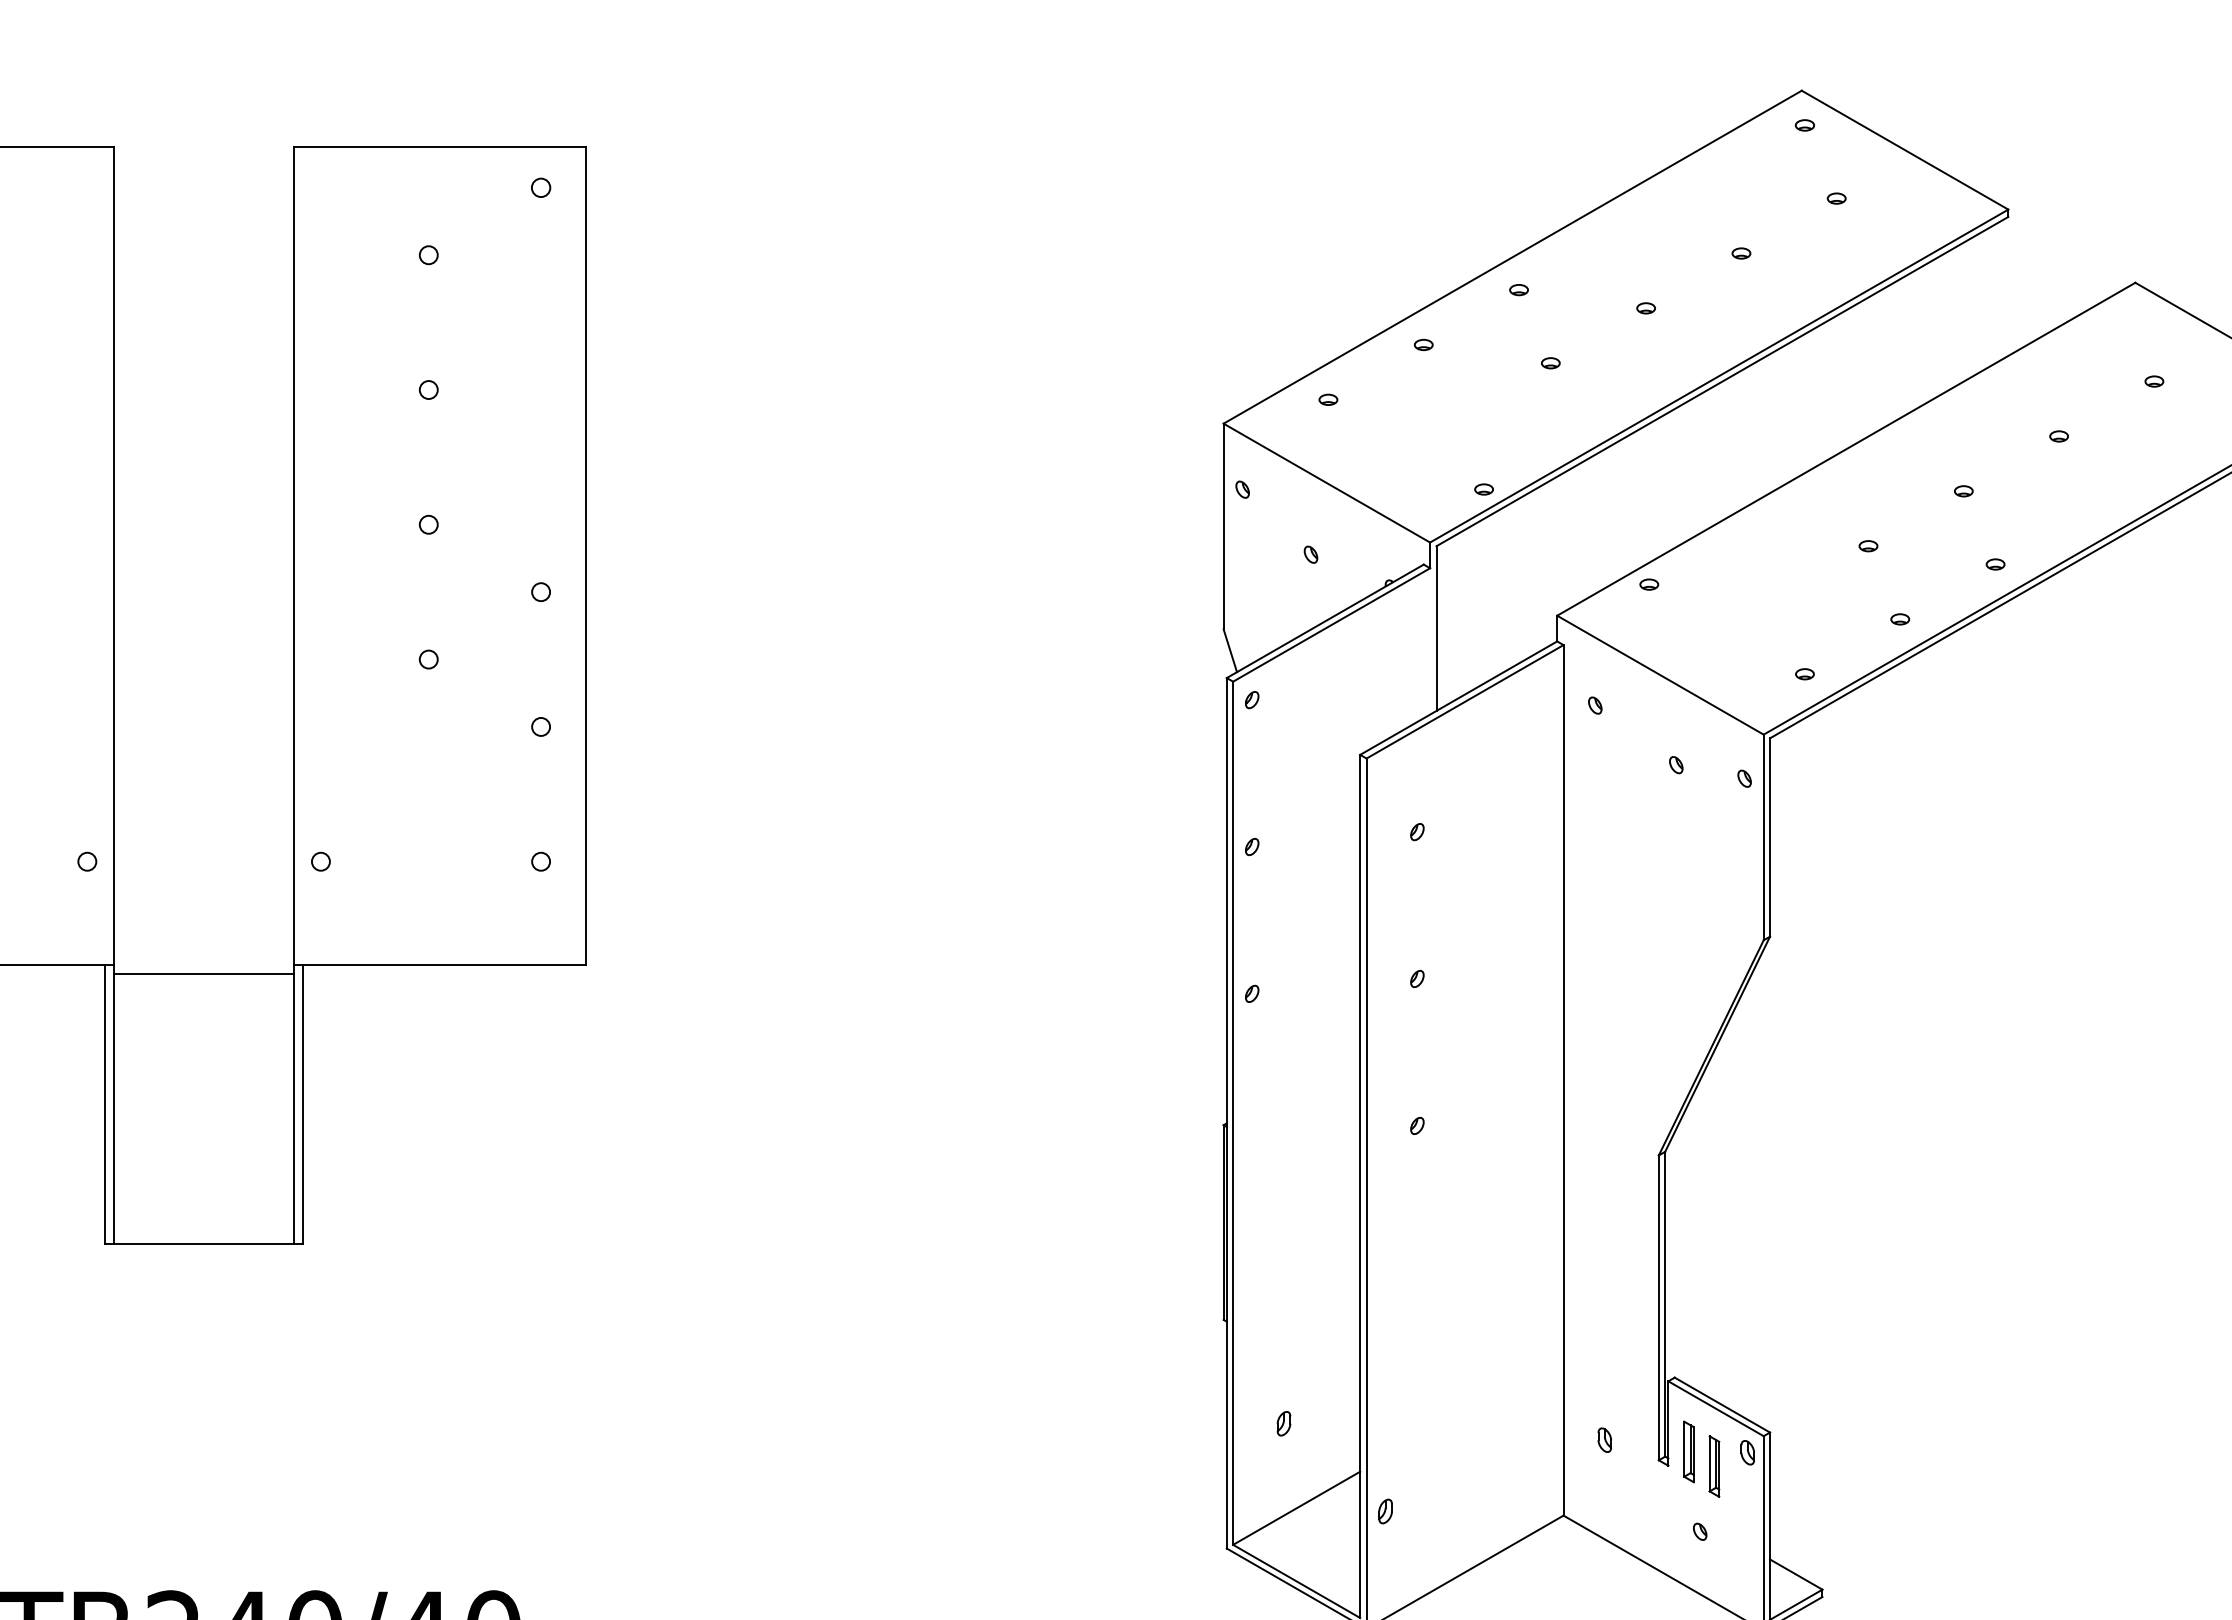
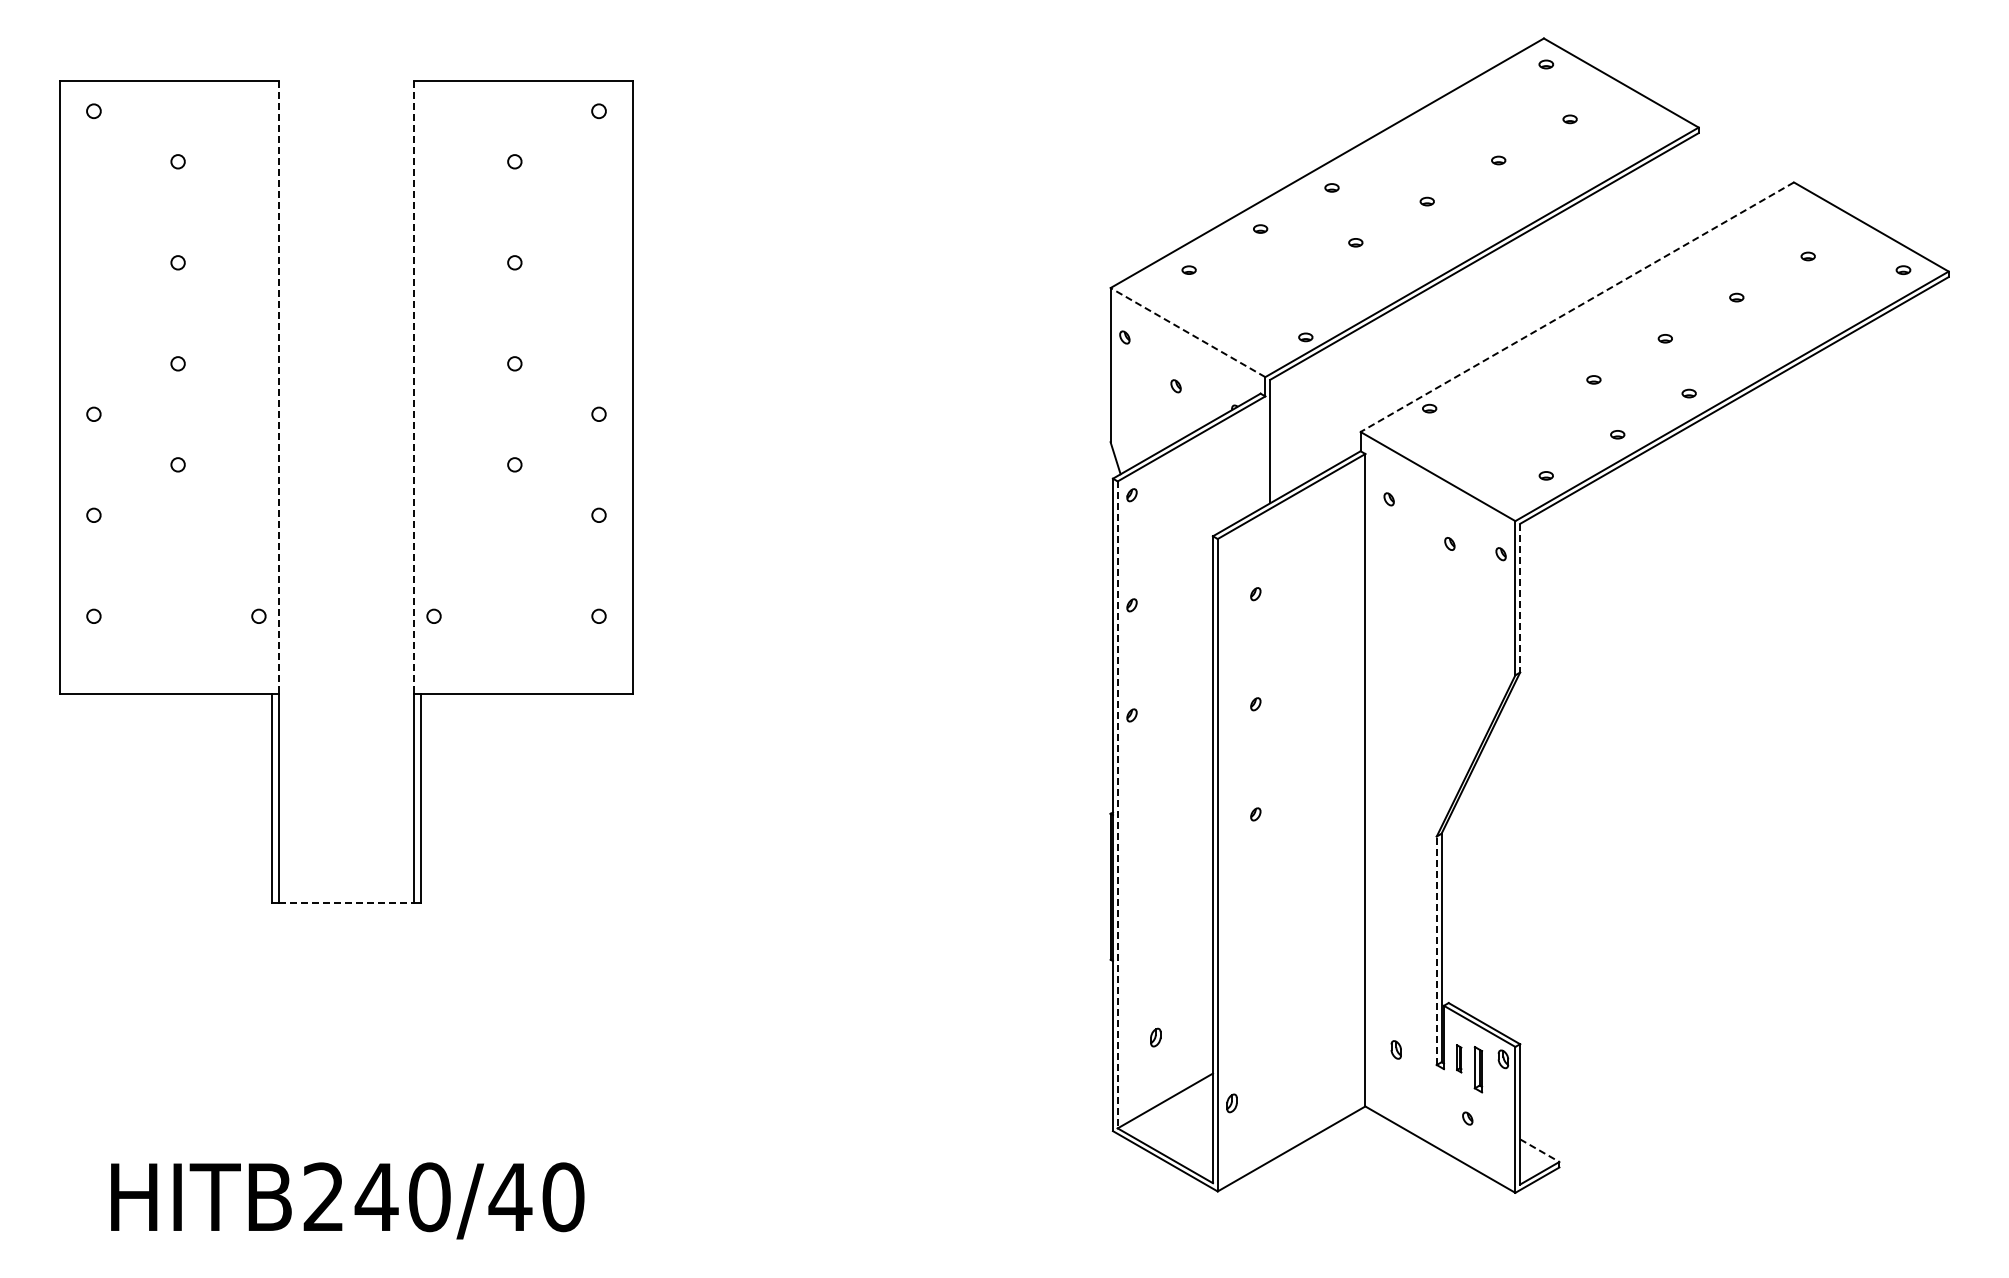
line: (1845, 449) -> (1576, 307), solid -> dashed
line: (1326, 482) -> (1187, 332), solid -> dashed
line: (114, 556) -> (279, 387), solid -> dashed
line: (293, 556) -> (413, 387), solid -> dashed
line: (1770, 837) -> (1520, 598), solid -> dashed
line: (204, 973) -> (346, 700), removed
line: (1232, 1114) -> (1117, 805), solid -> dashed
line: (204, 1243) -> (346, 902), solid -> dashed
line: (1658, 1307) -> (1436, 950), solid -> dashed
part: (1687, 1451) -> (1458, 1058), size x0.6
line: (1795, 1574) -> (1539, 1150), solid -> dashed

